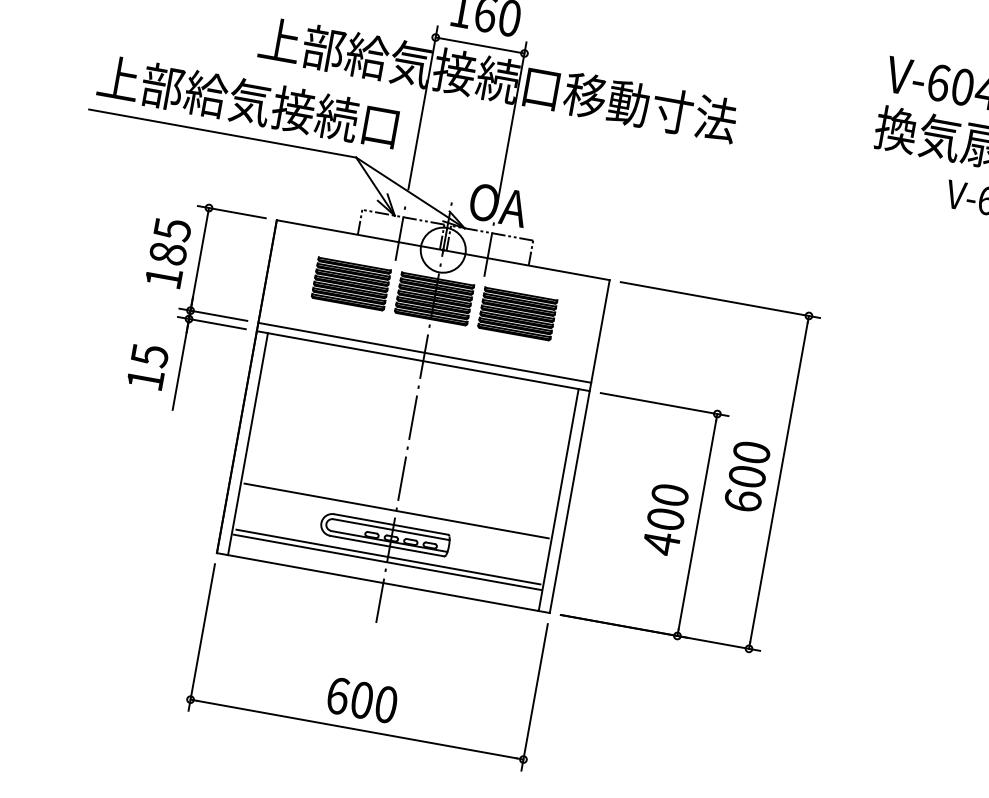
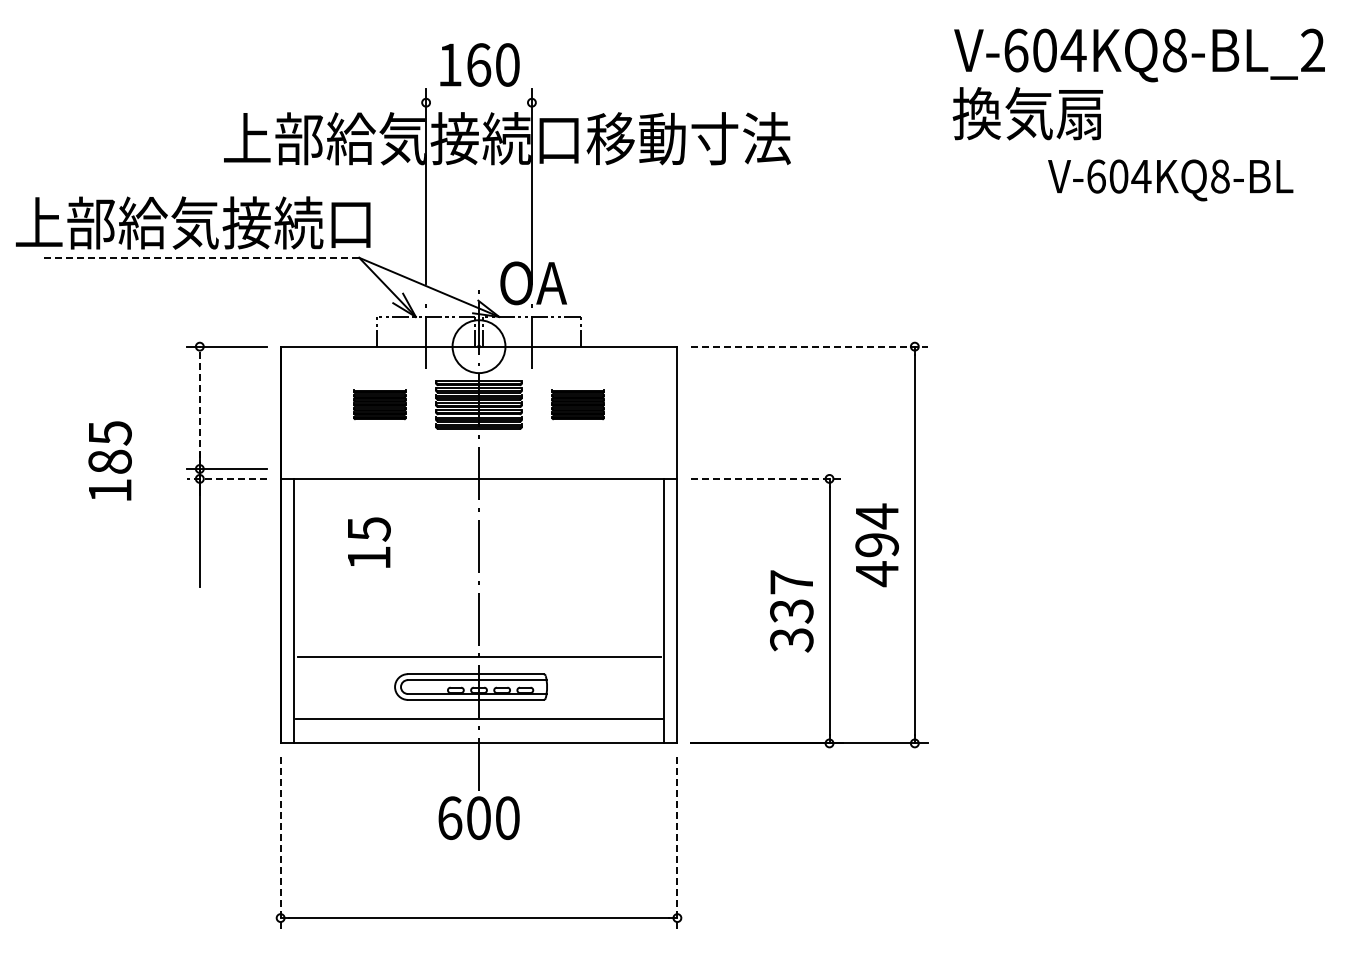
line: (479, 45) -> (478, 102), removed
text: (247, 101) -> (192, 222), moved
line: (222, 133) -> (199, 257), solid -> dashed
text: (167, 252) -> (109, 460), moved
line: (199, 259) -> (199, 407), solid -> dashed
part: (351, 283) -> (379, 404), size x0.6
line: (720, 299) -> (809, 346), solid -> dashed
part: (517, 313) -> (577, 404), size x0.6
line: (211, 322) -> (226, 478), solid -> dashed
line: (424, 353) -> (478, 469), removed
text: (148, 366) -> (369, 542), moved
line: (665, 404) -> (767, 478), solid -> dashed
text: (747, 477) -> (877, 545), 600 -> 494
text: (665, 519) -> (791, 611), 400 -> 337
line: (388, 557) -> (479, 712), removed
line: (201, 637) -> (280, 844), solid -> dashed
line: (534, 697) -> (677, 844), solid -> dashed
text: (361, 699) -> (478, 817), moved

